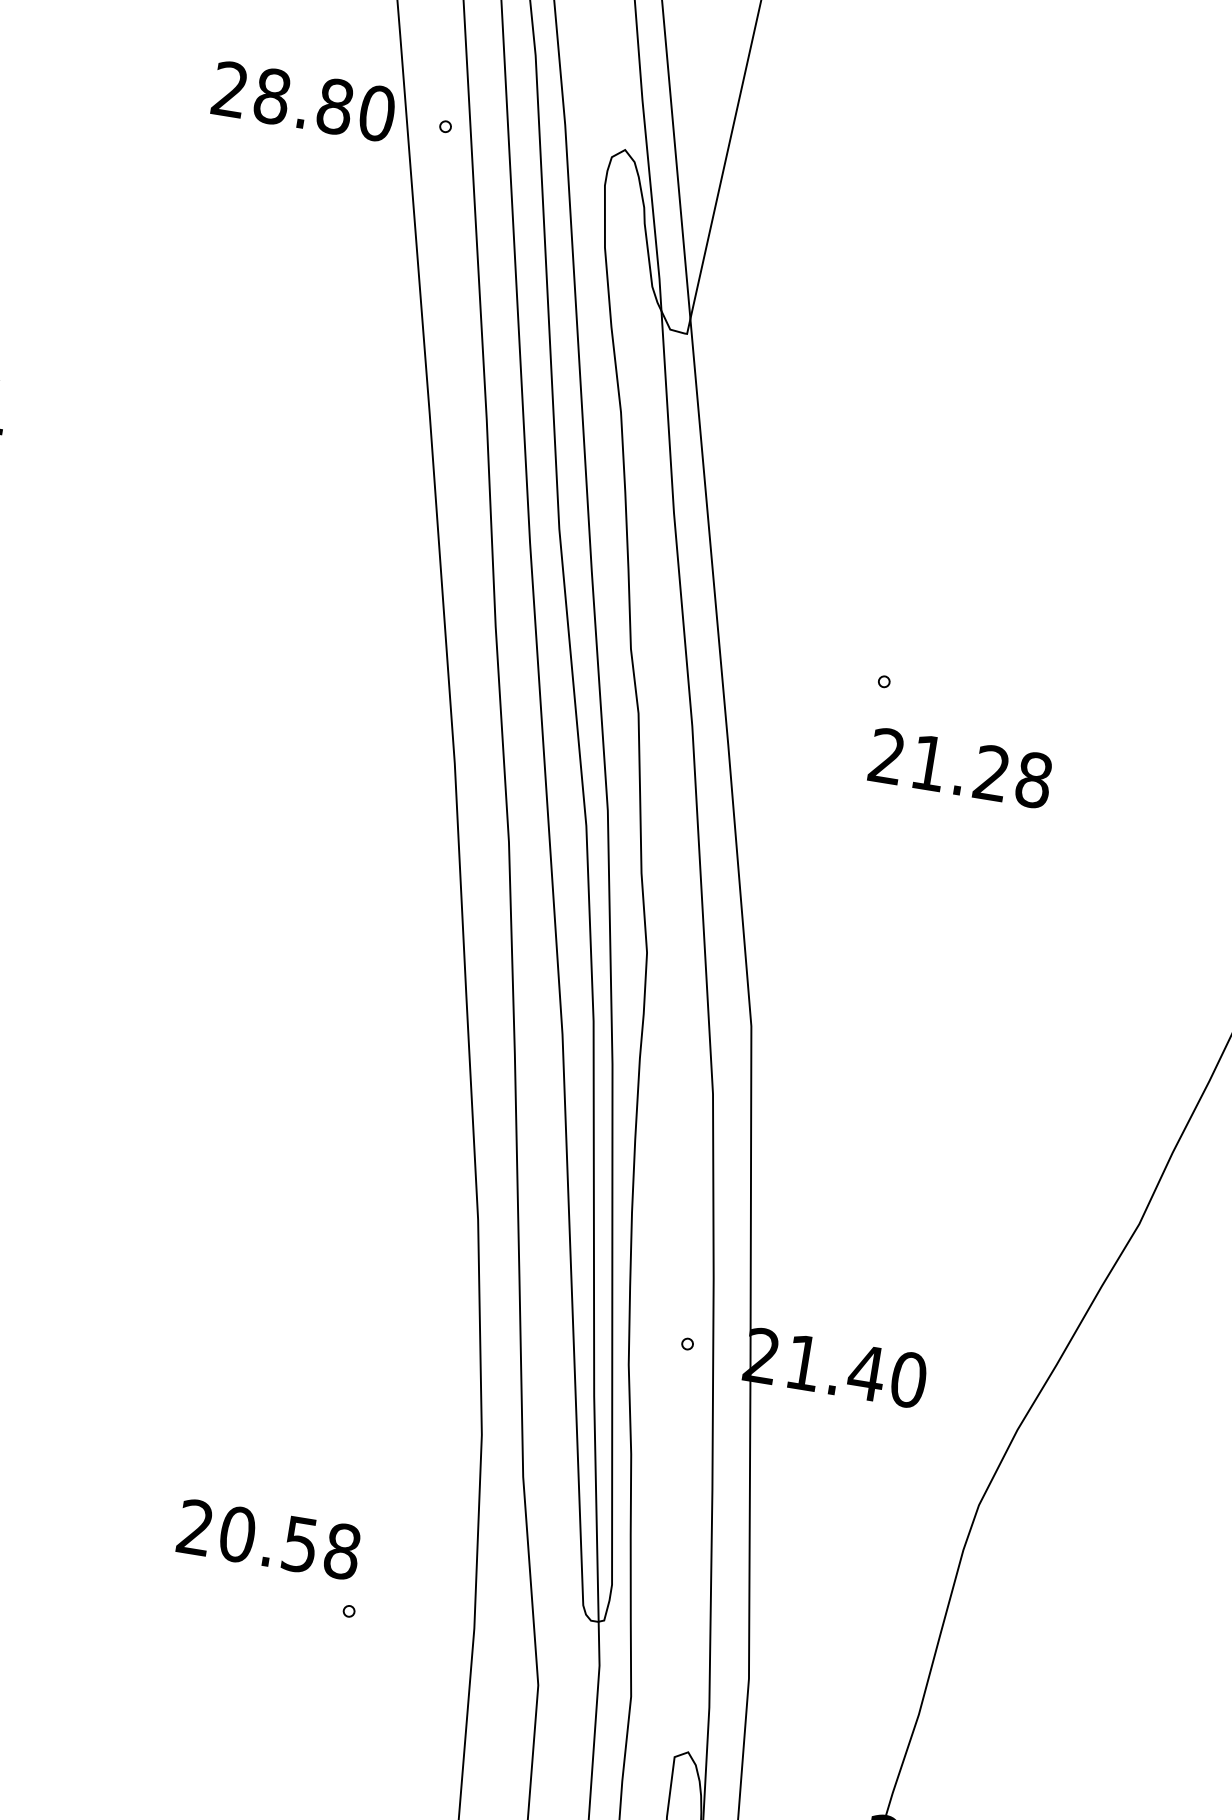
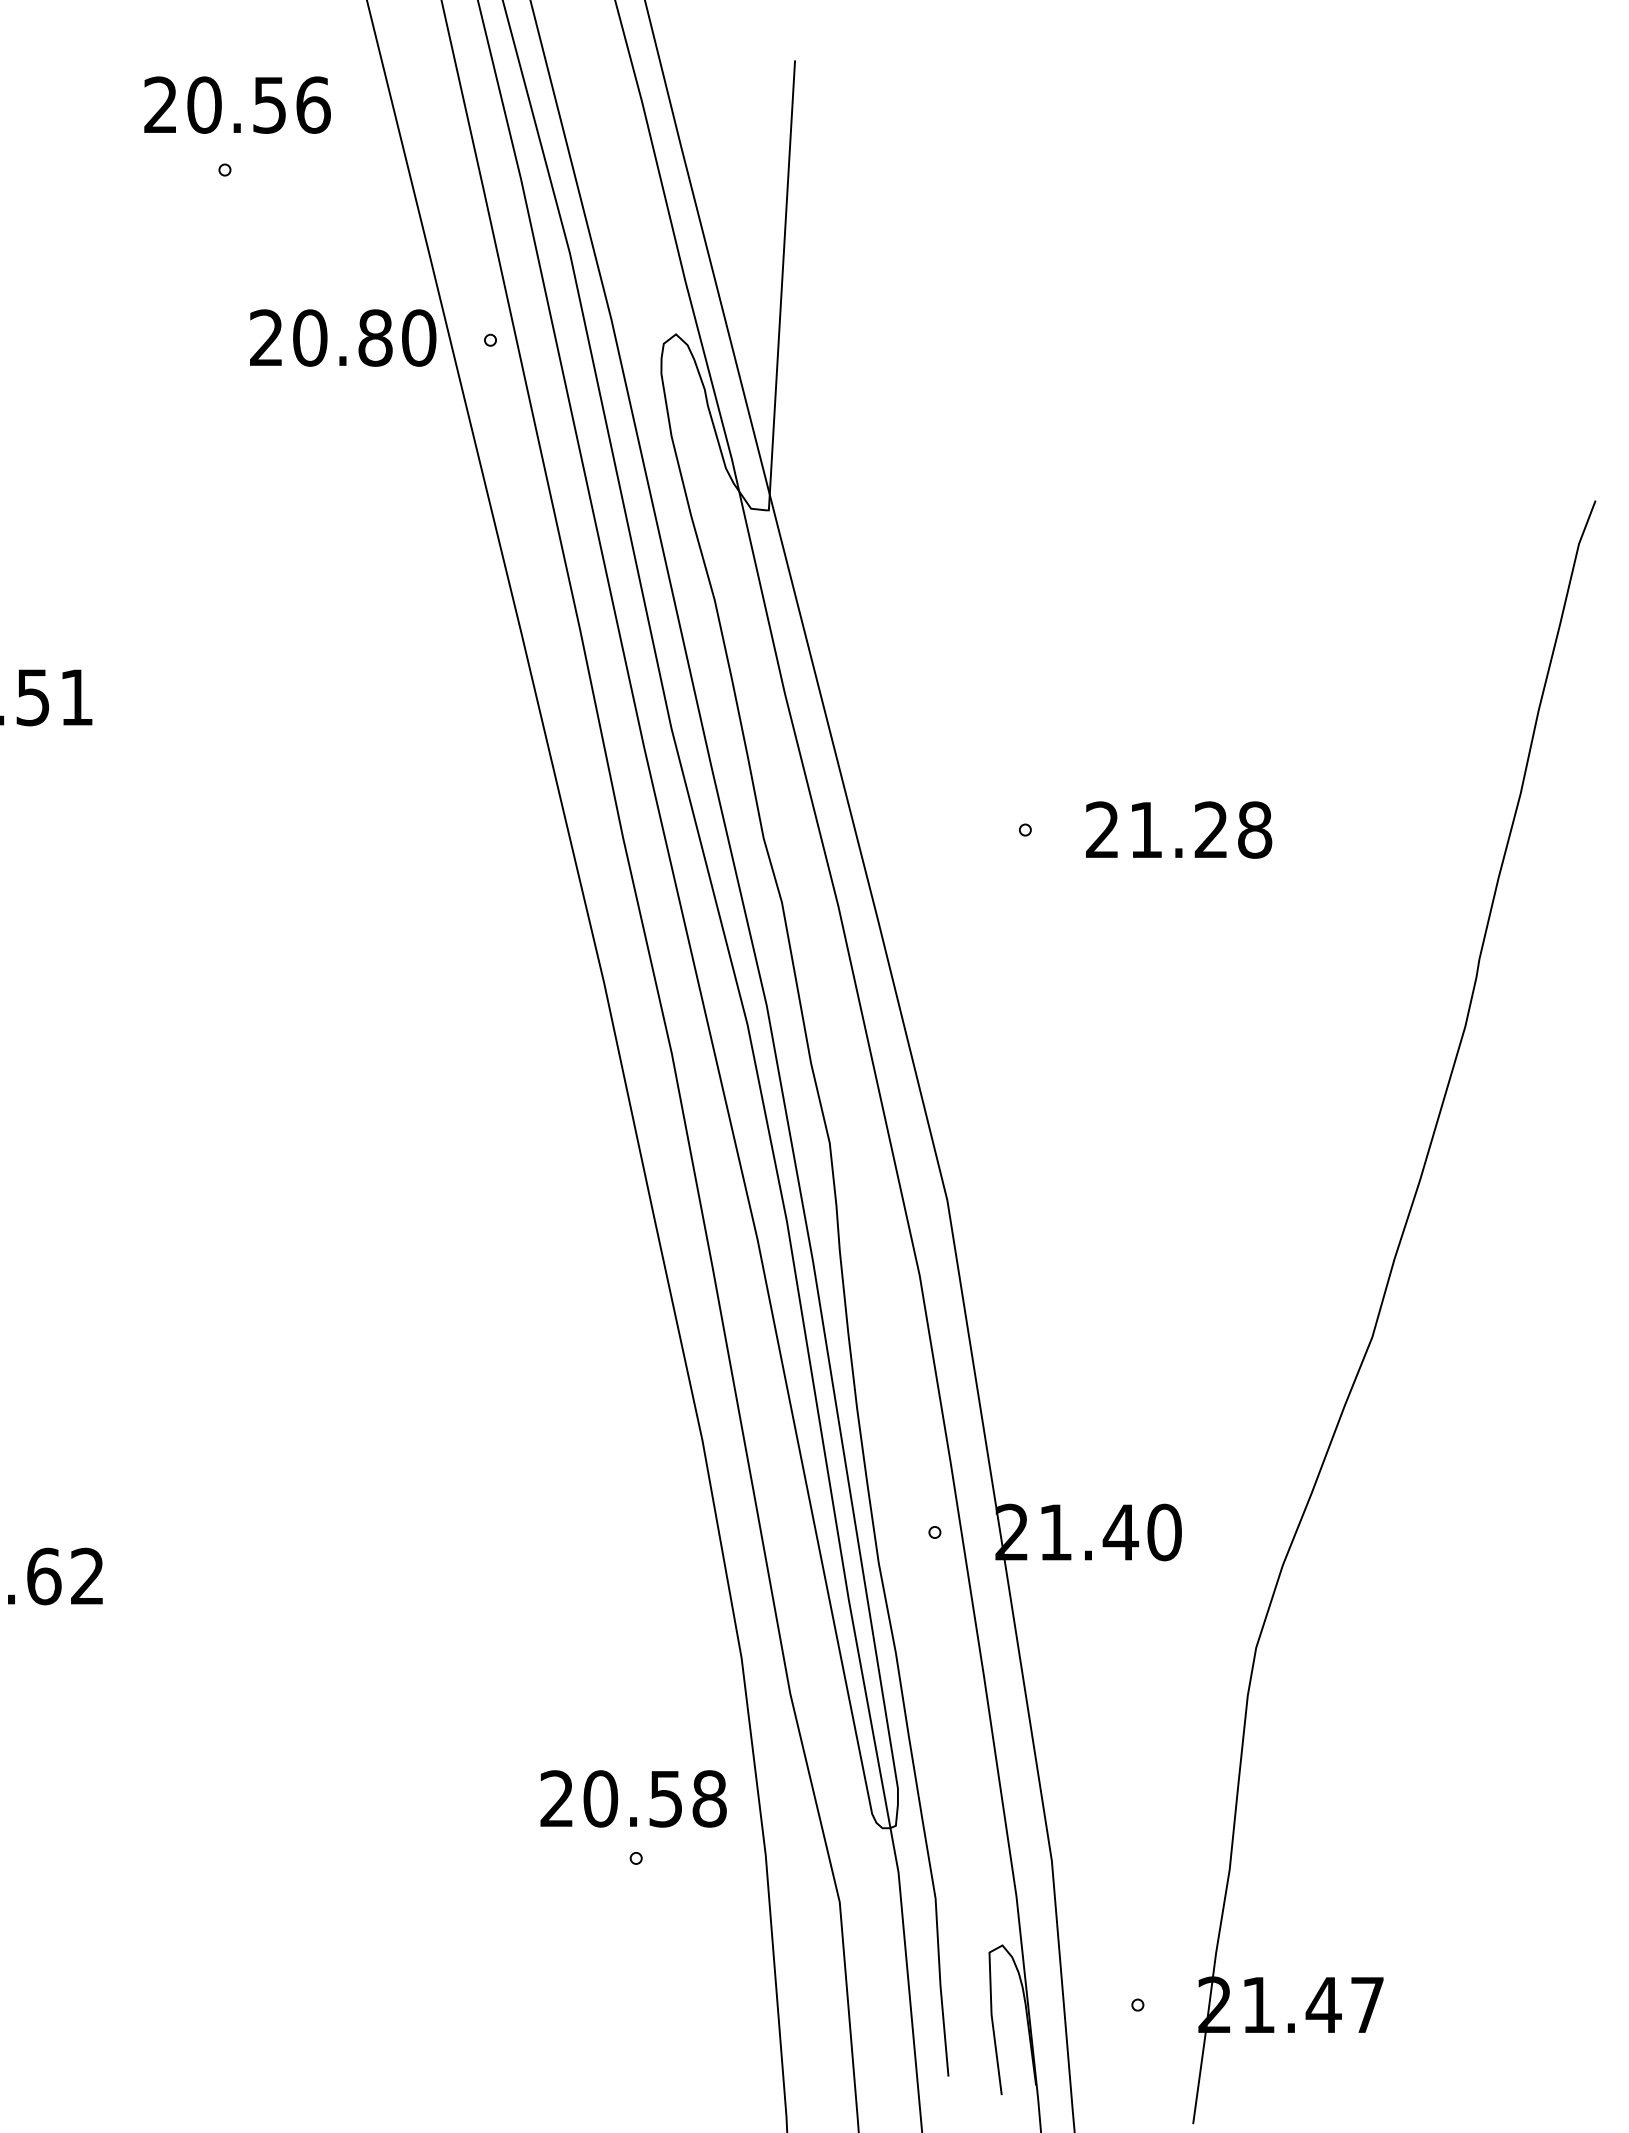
text: (272, 95) -> (310, 337), 28.80 -> 20.80
text: (961, 767) -> (1179, 829), moved
text: (269, 1539) -> (633, 1798), moved

